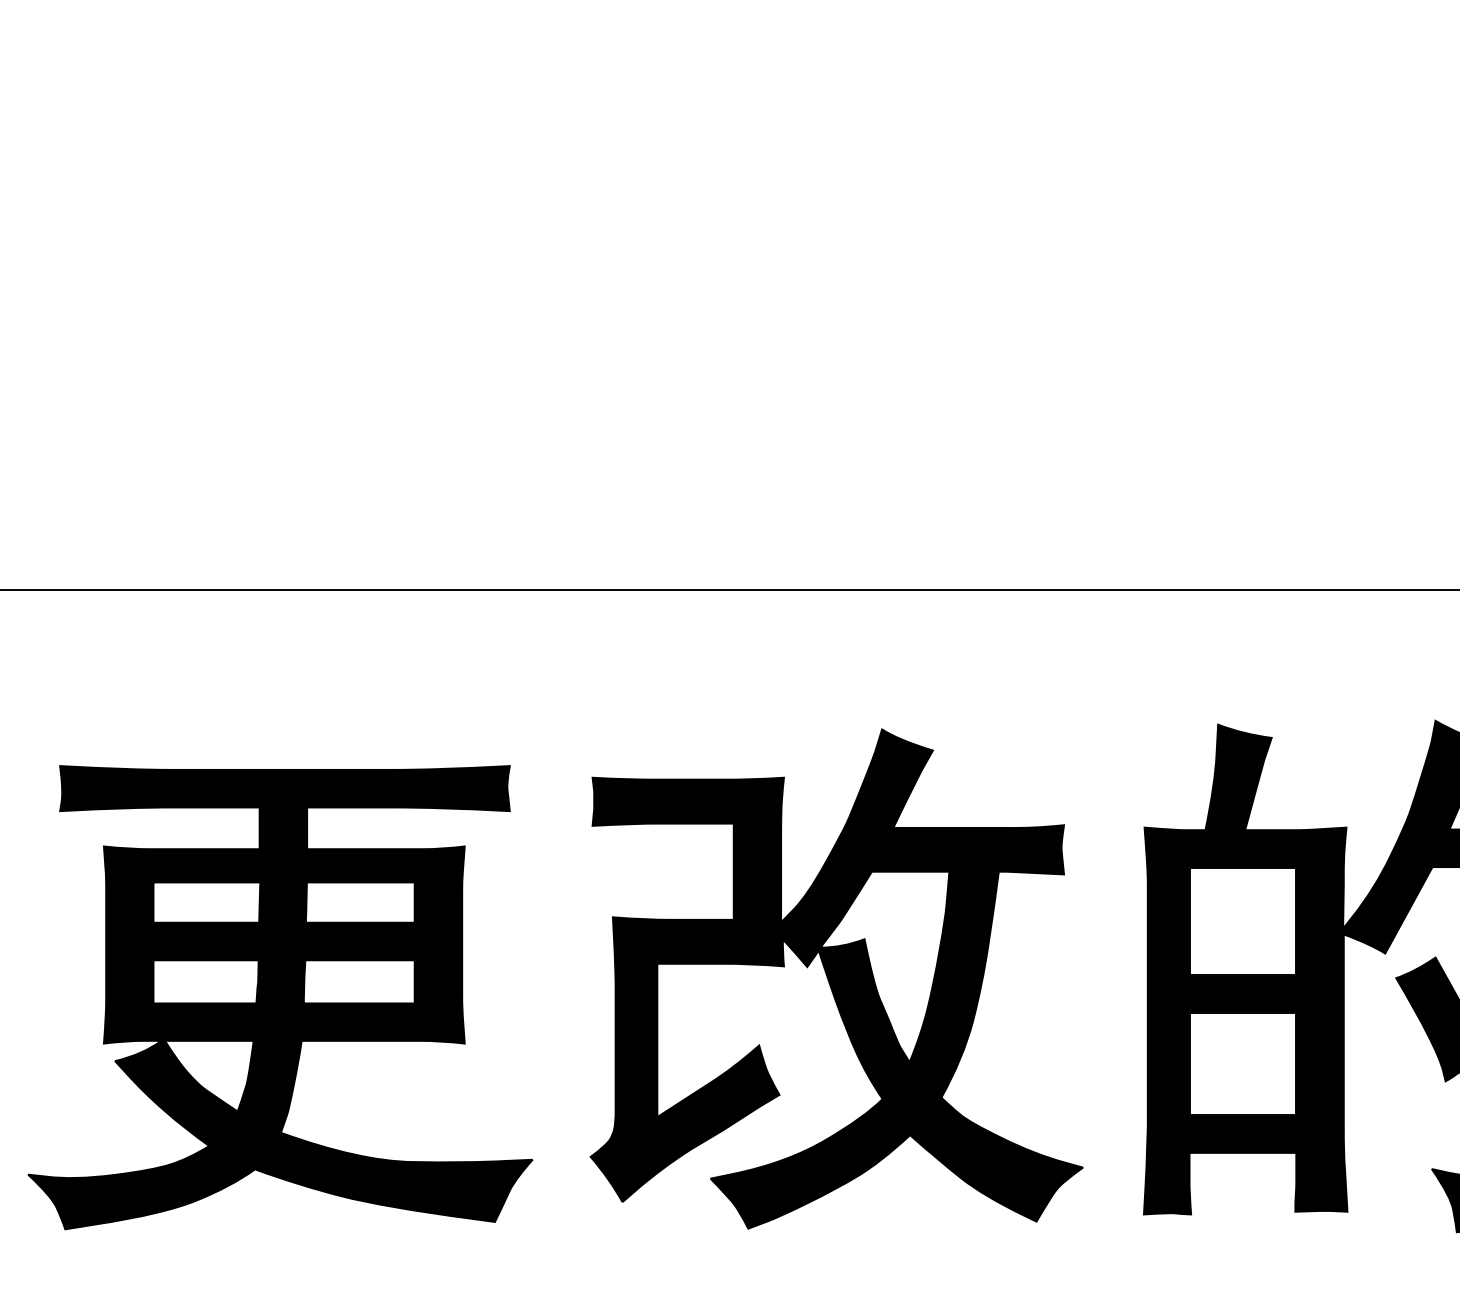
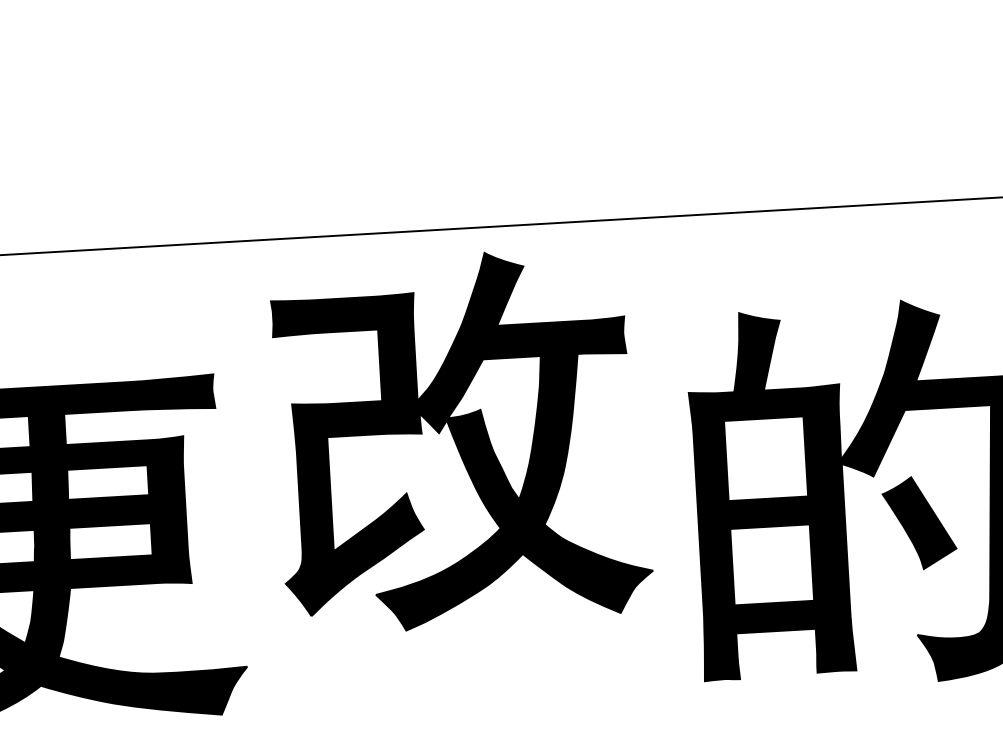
part: (836, 978) -> (461, 440), moved

